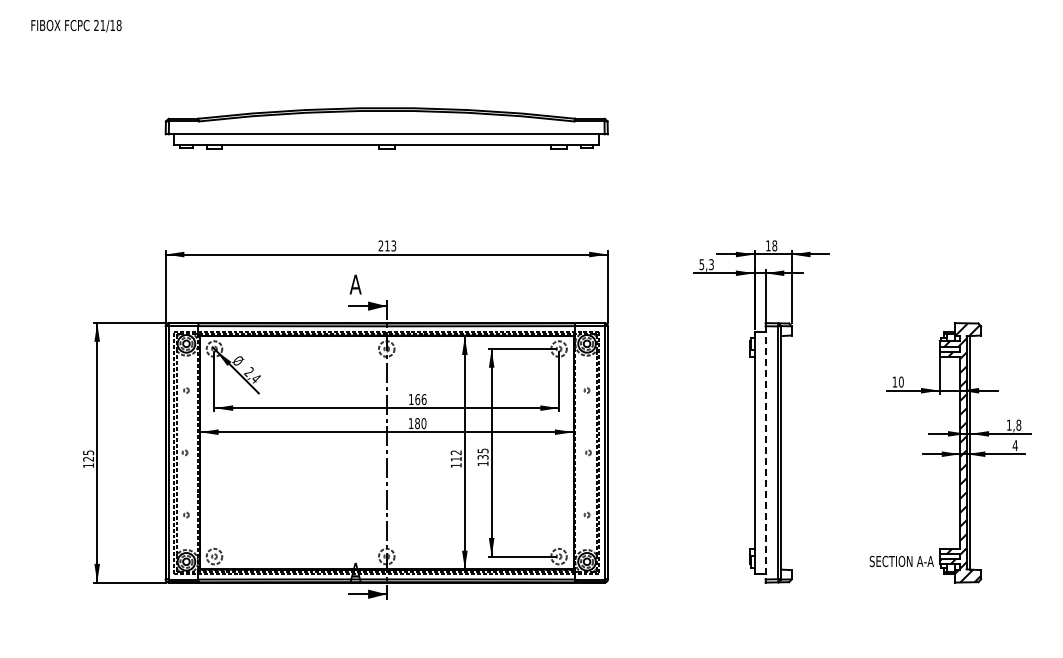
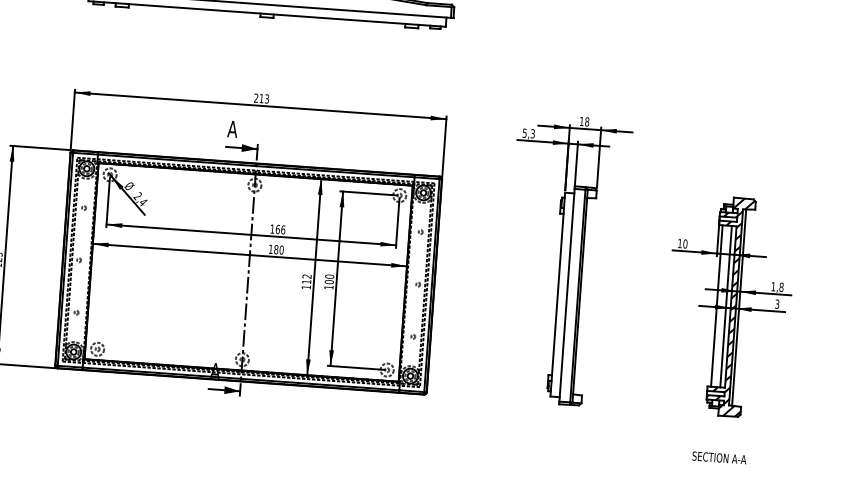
text: (1014, 445) -> (776, 304), 4 -> 3
line: (765, 452) -> (566, 294), dashed -> solid
line: (943, 452) -> (716, 305), added
line: (954, 452) -> (725, 306), added
text: (482, 453) -> (329, 278), 135 -> 100
text: (901, 560) -> (719, 457), moved

